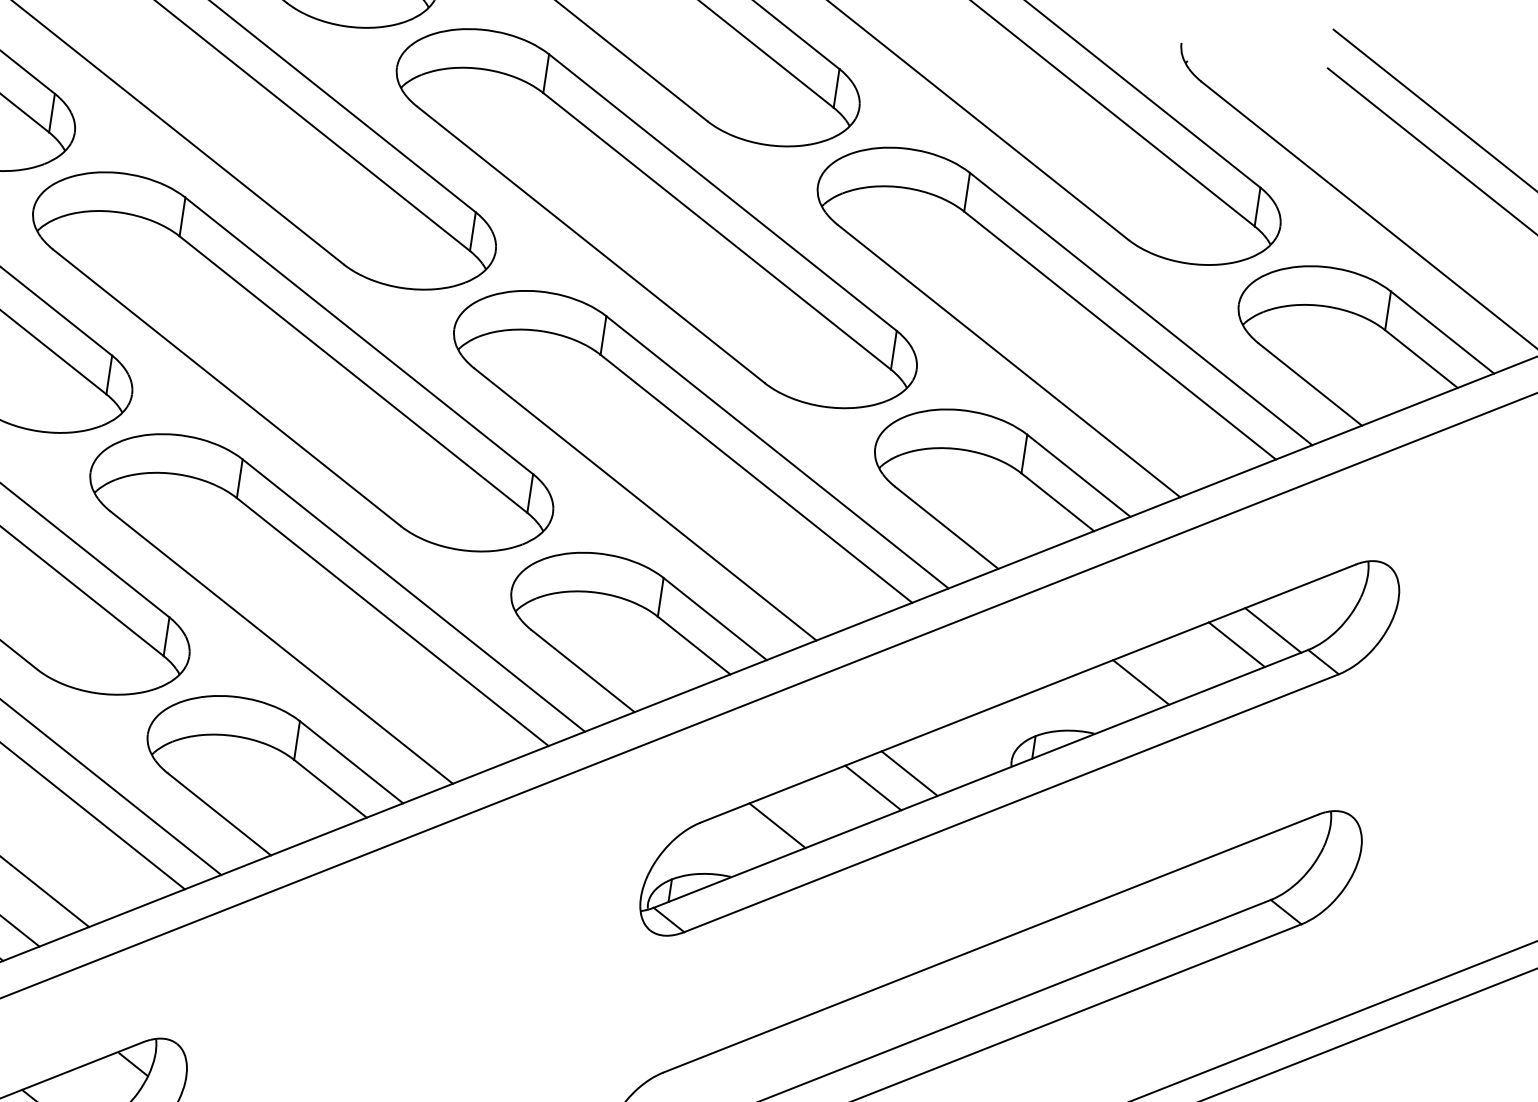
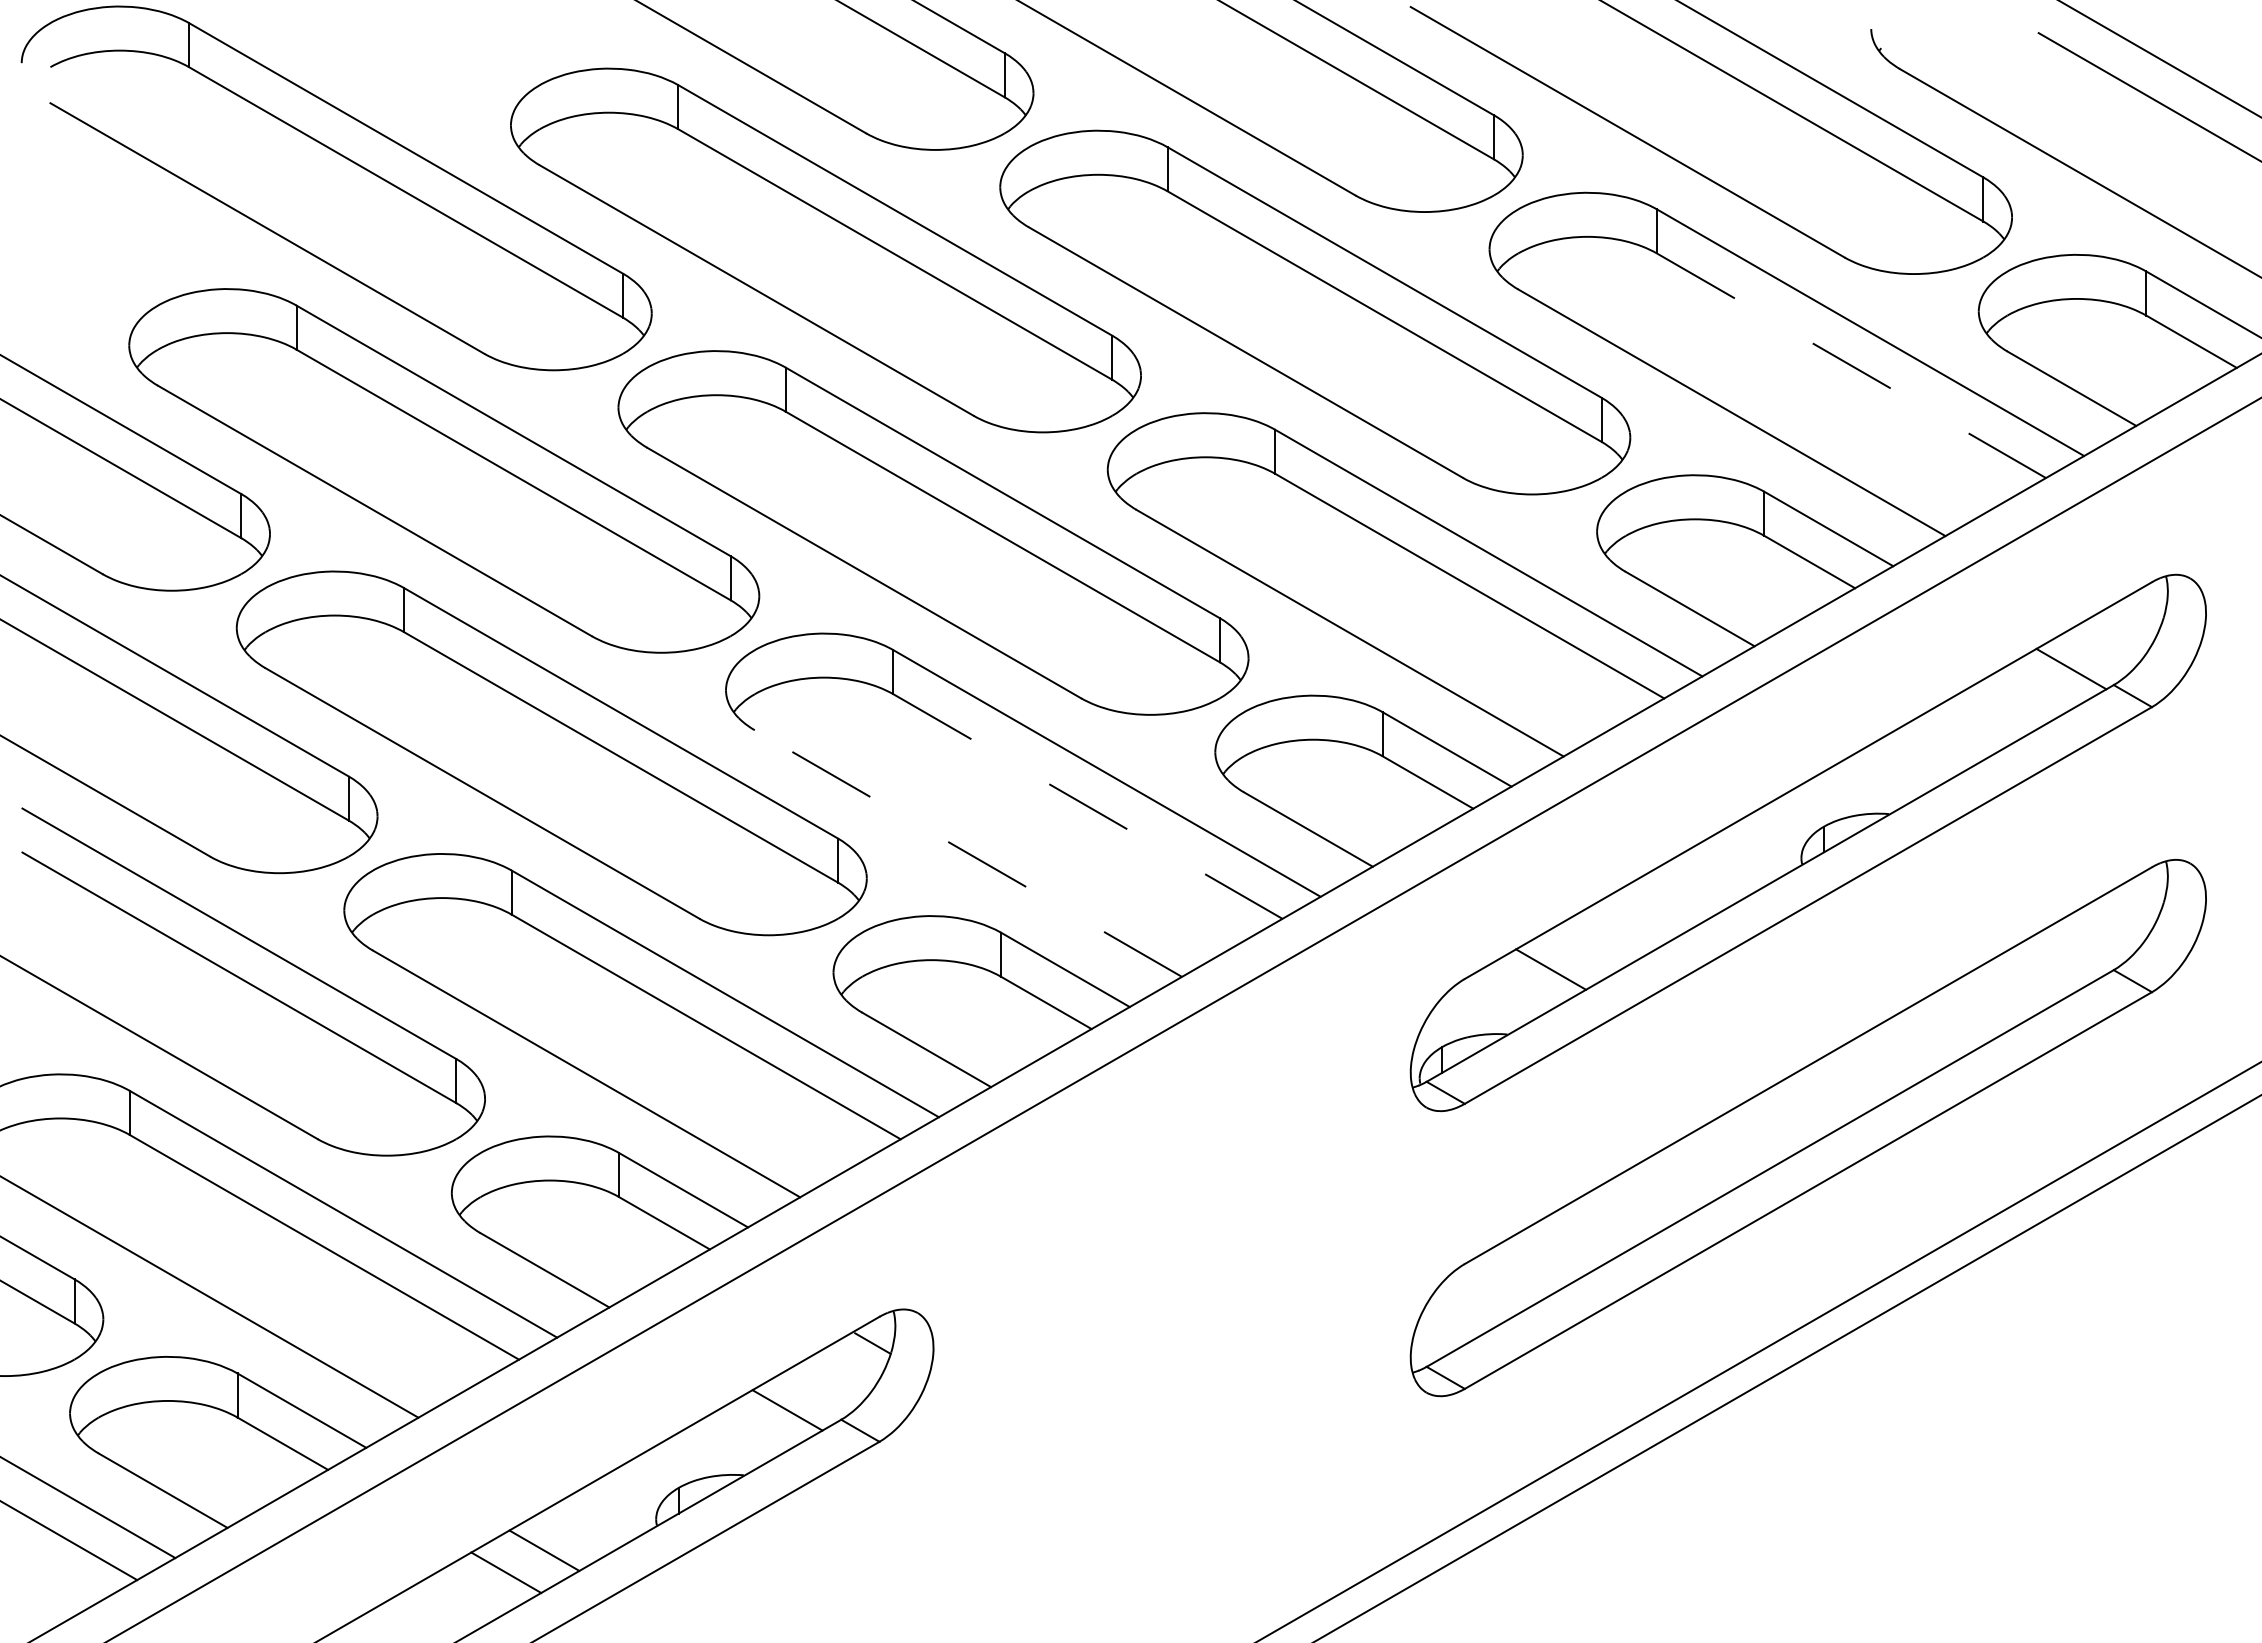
line: (1120, 335) -> (1851, 365), solid -> dashed
line: (392, 621) -> (1087, 806), solid -> dashed
line: (1237, 644) -> (2033, 690), removed
line: (281, 647) -> (968, 853), solid -> dashed
line: (1140, 682) -> (1932, 749), removed
line: (909, 773) -> (1689, 889), removed
line: (873, 787) -> (1651, 911), removed

